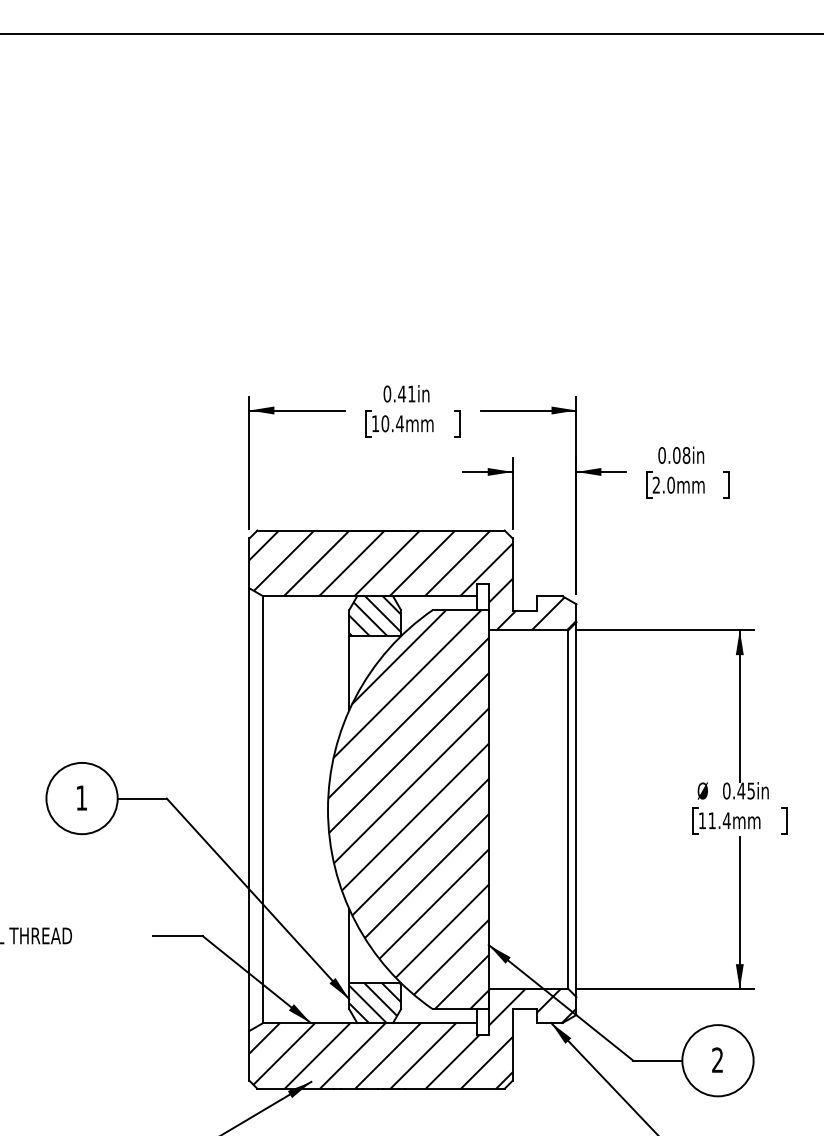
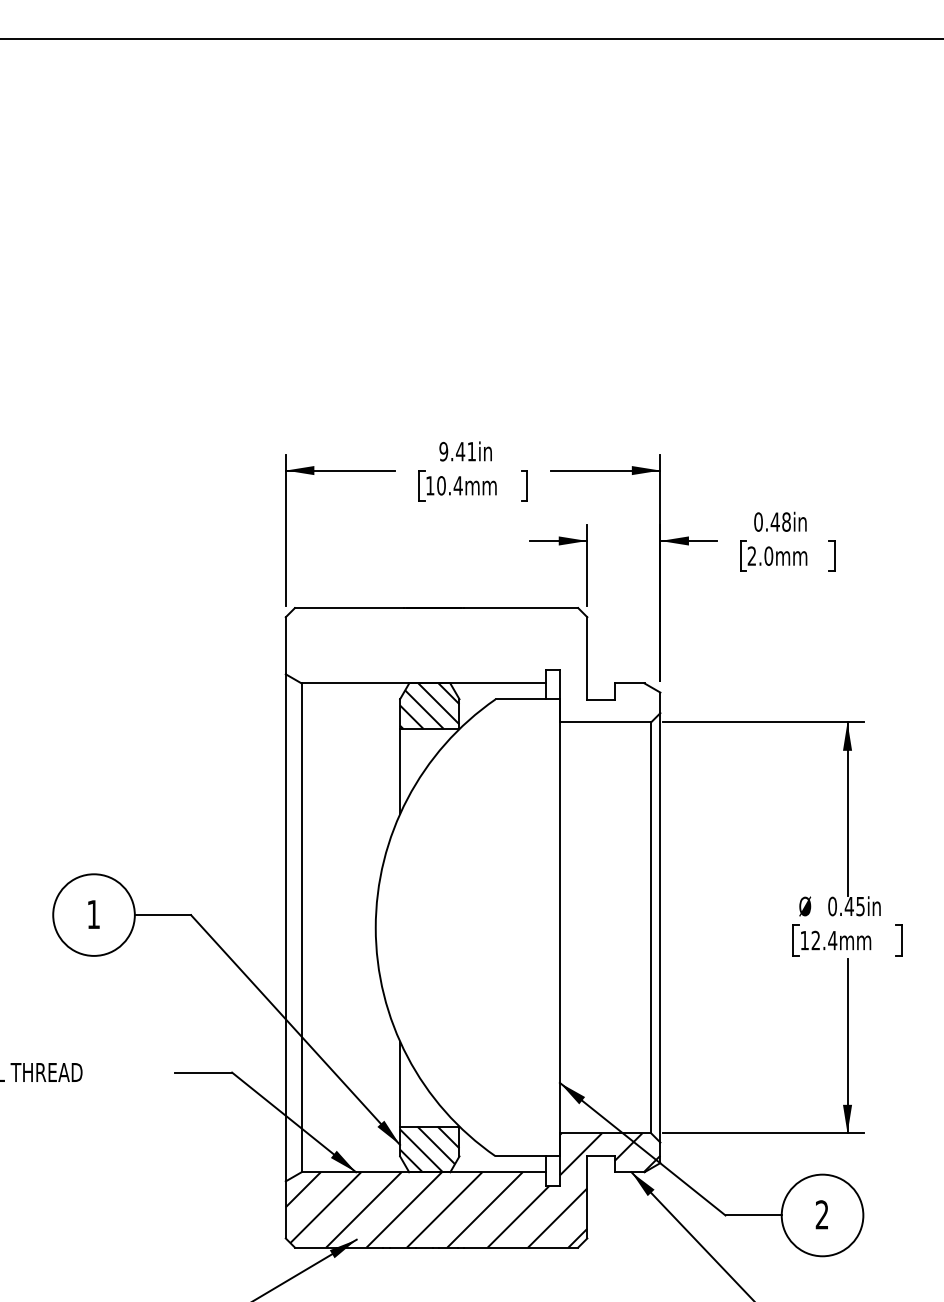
text: (387, 393) -> (443, 451), 0.41in -> 9.41in
text: (676, 454) -> (774, 521), 0.08in -> 0.48in
hatch: (412, 580) -> (472, 665), removed
hatch: (408, 809) -> (467, 927), removed
text: (711, 819) -> (815, 939), 11.4mm -> 12.4mm

